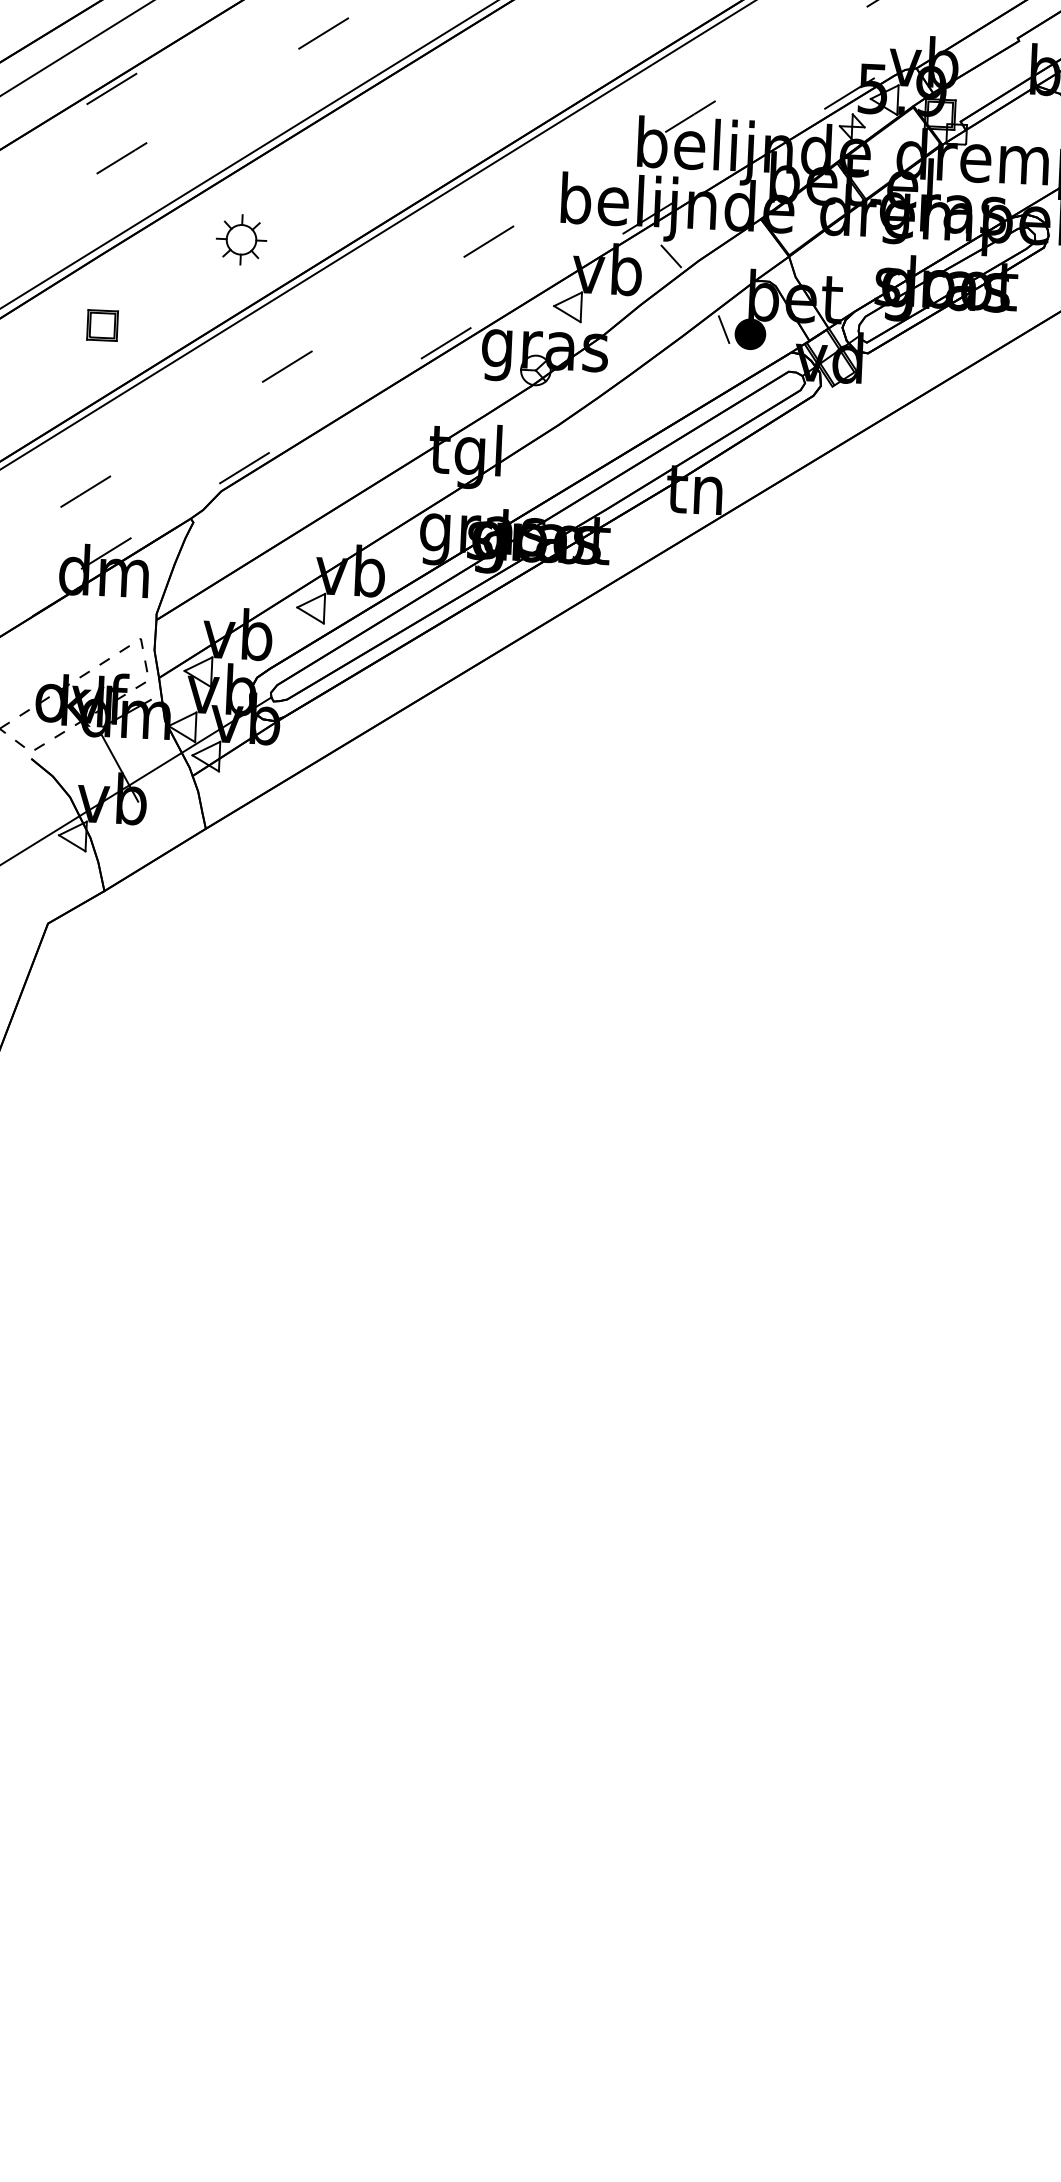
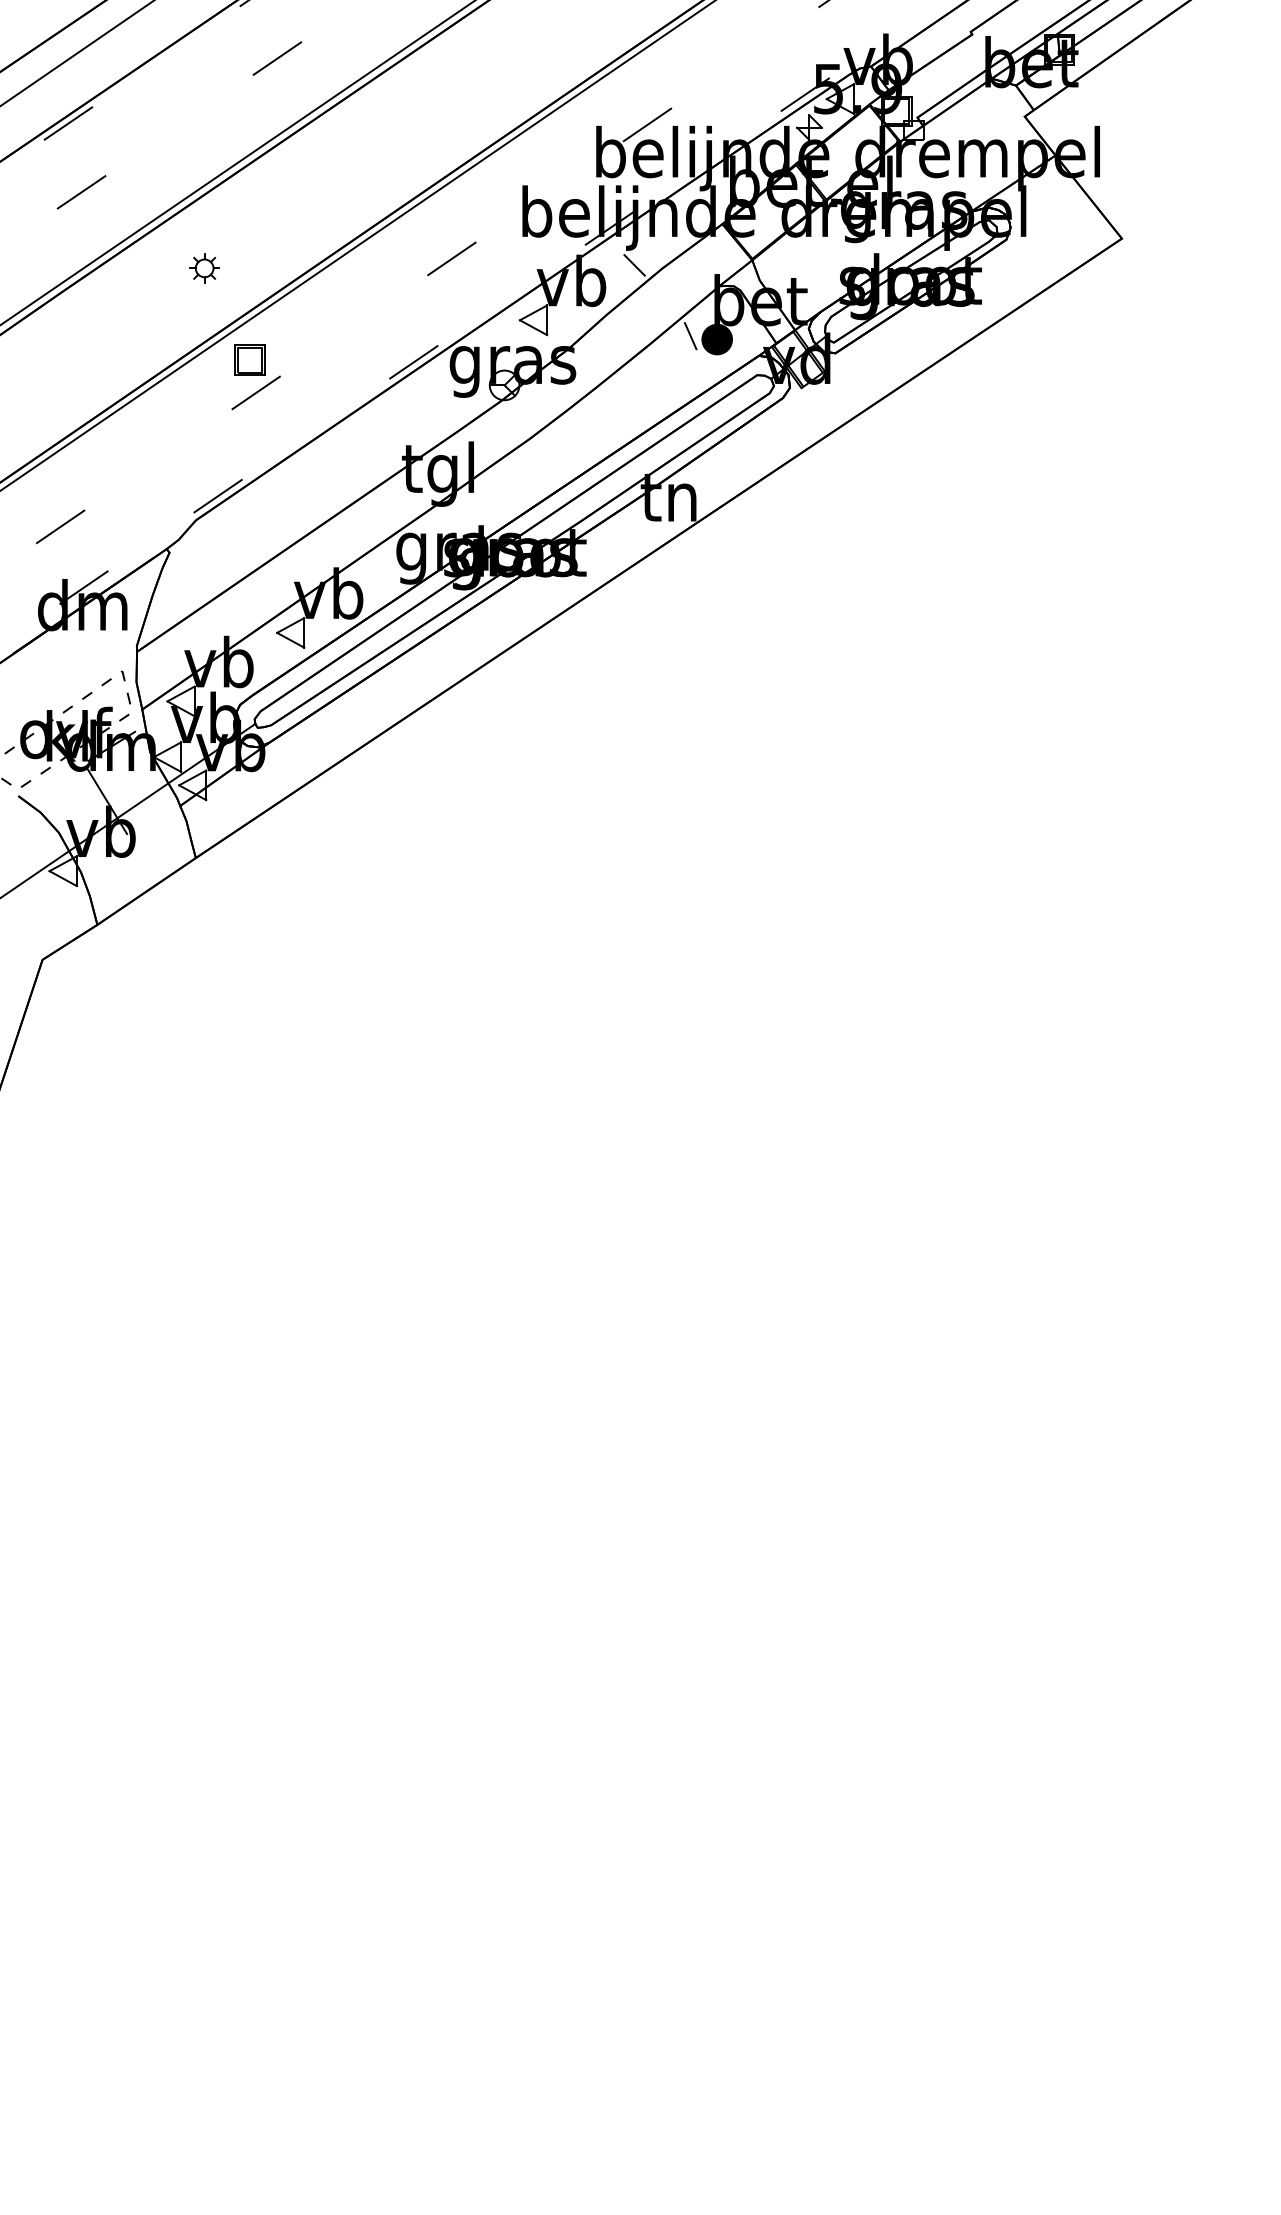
part: (241, 240) -> (204, 268), size x0.6
part: (102, 324) -> (249, 359), moved

